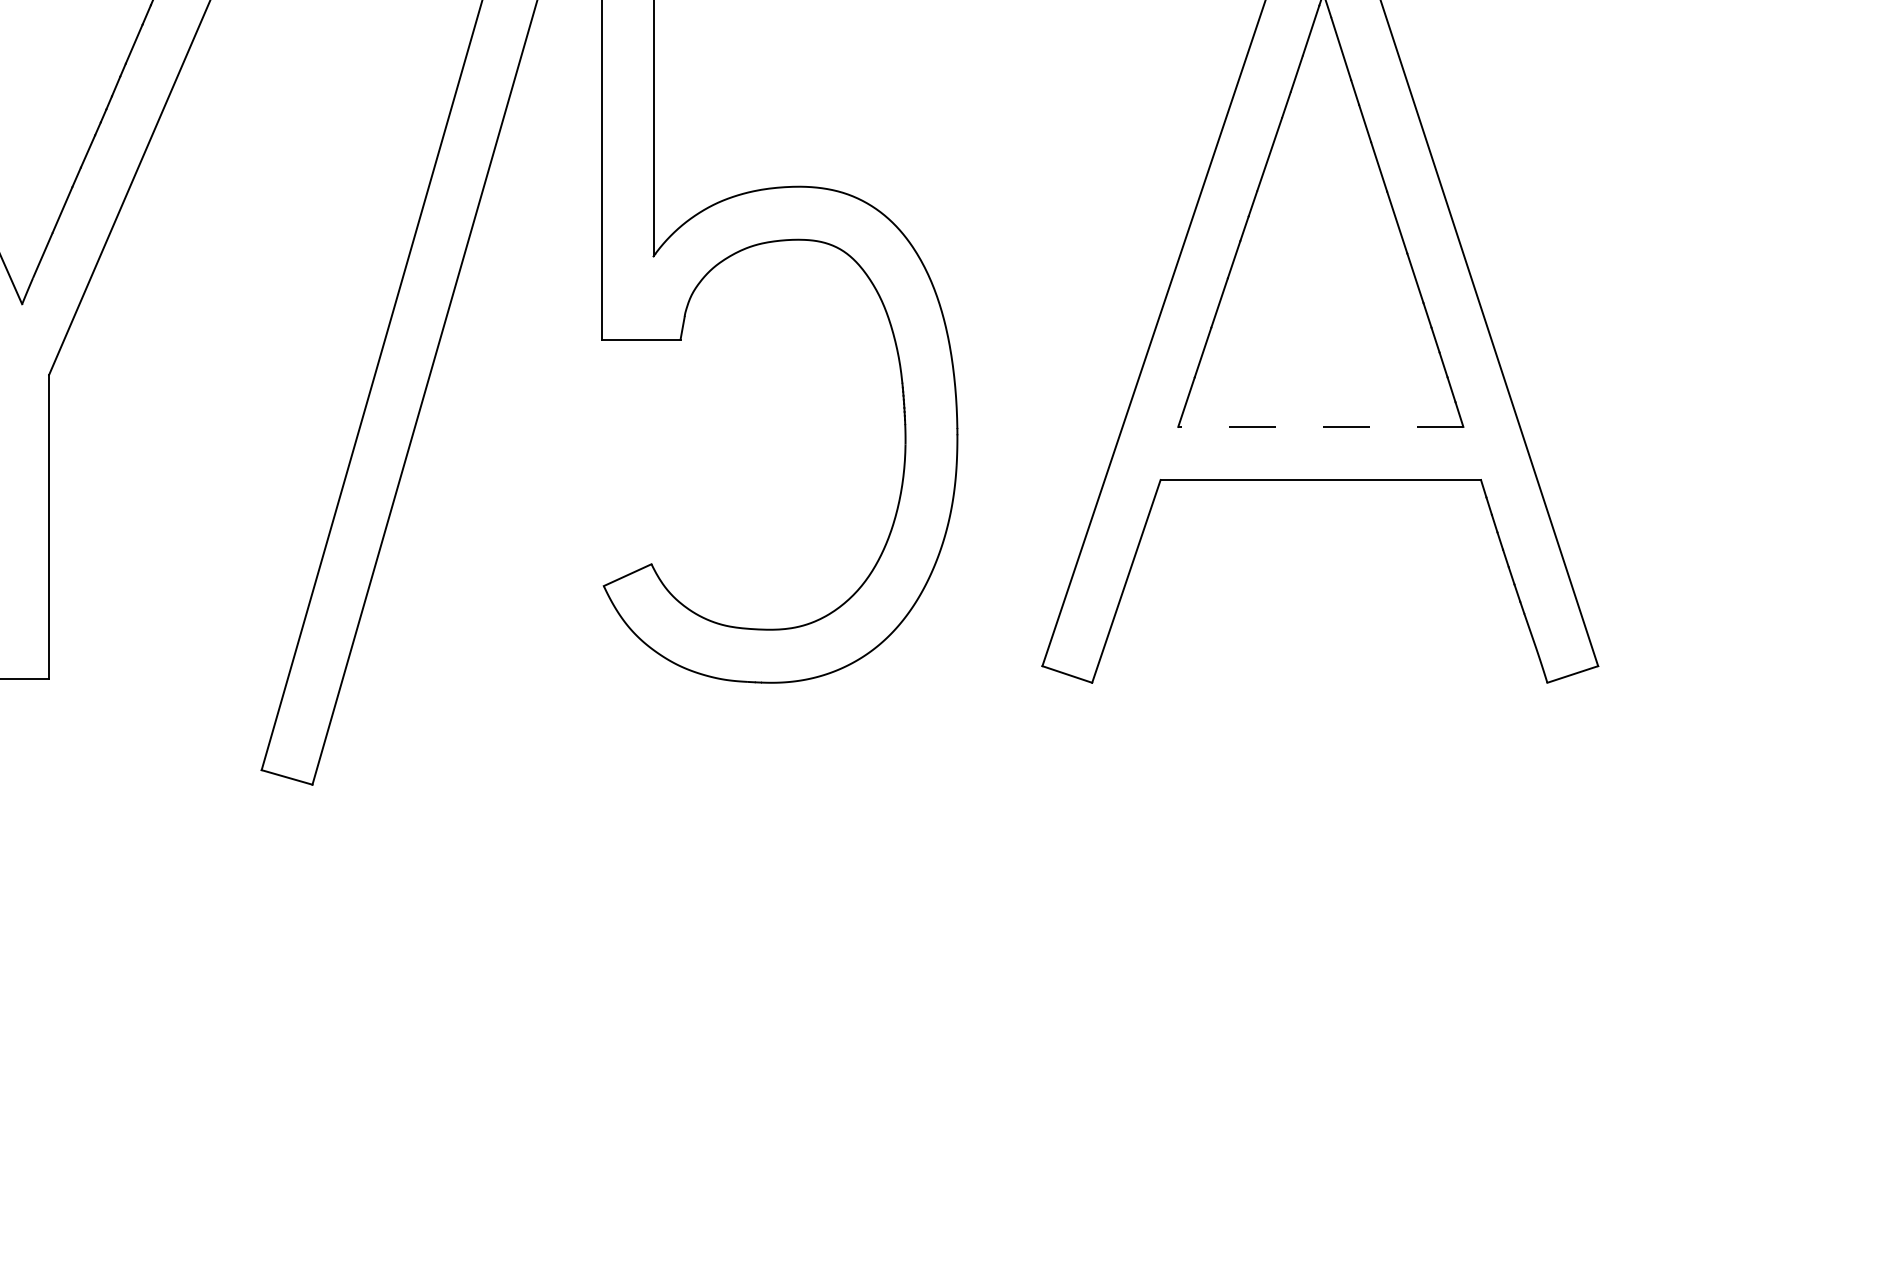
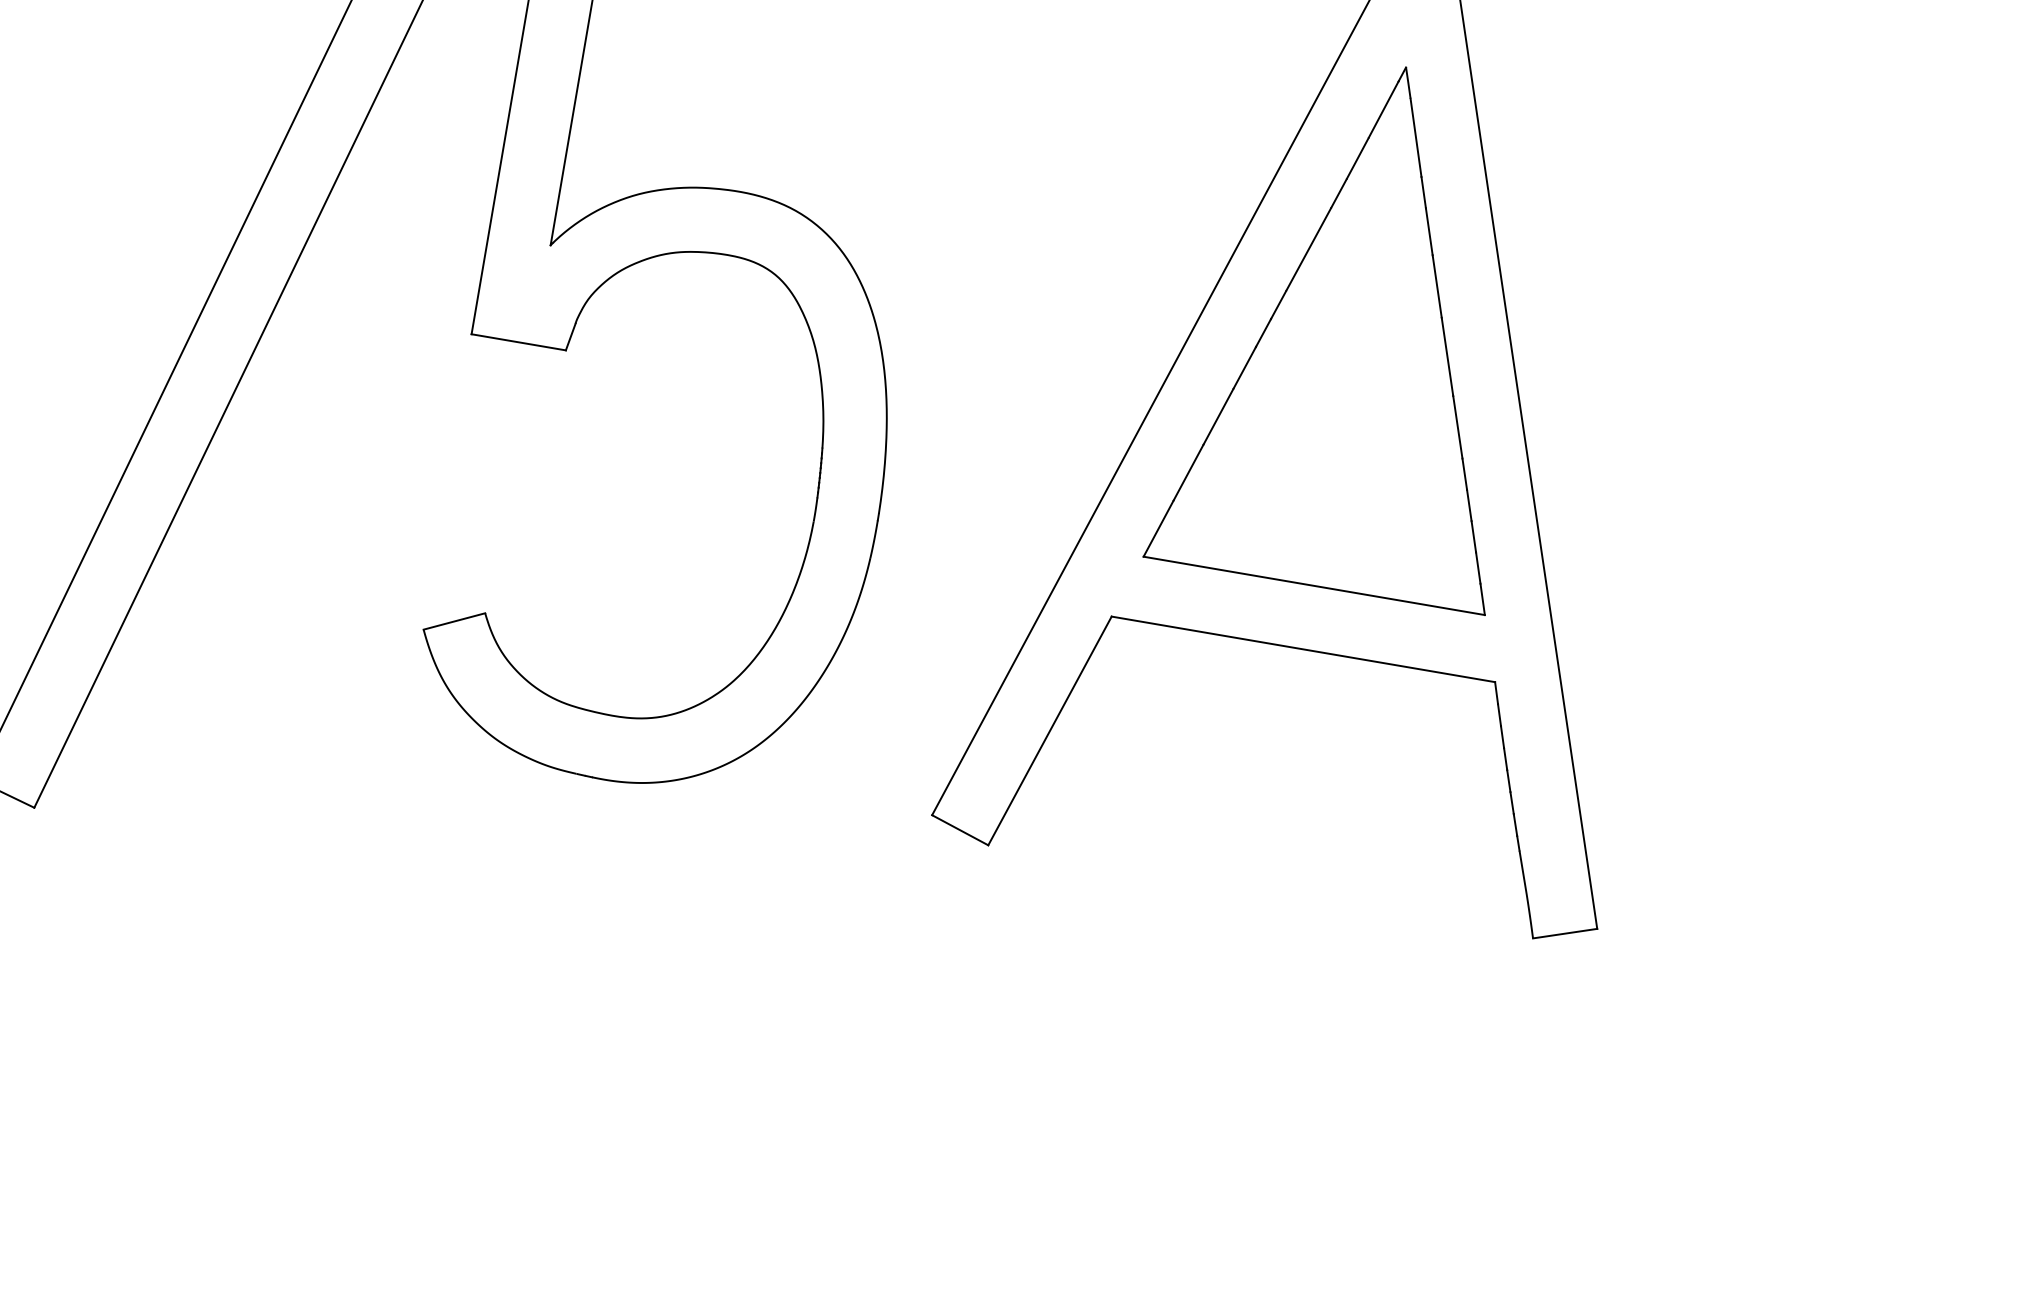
line: (1320, 426) -> (1313, 585), dashed -> solid

